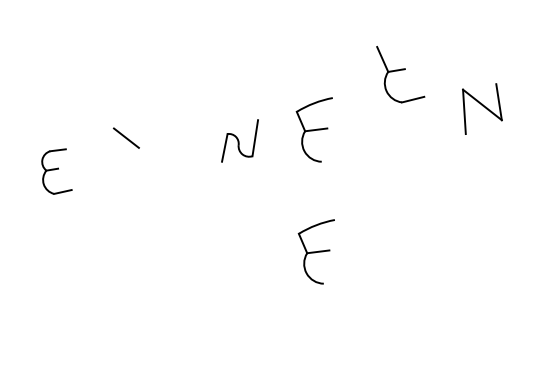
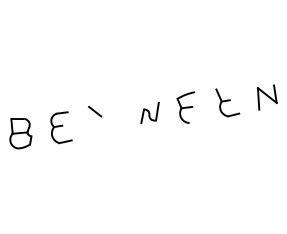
part: (400, 73) -> (227, 102), moved
part: (56, 170) -> (61, 127), size x1.43
part: (315, 251) -> (186, 166), removed

